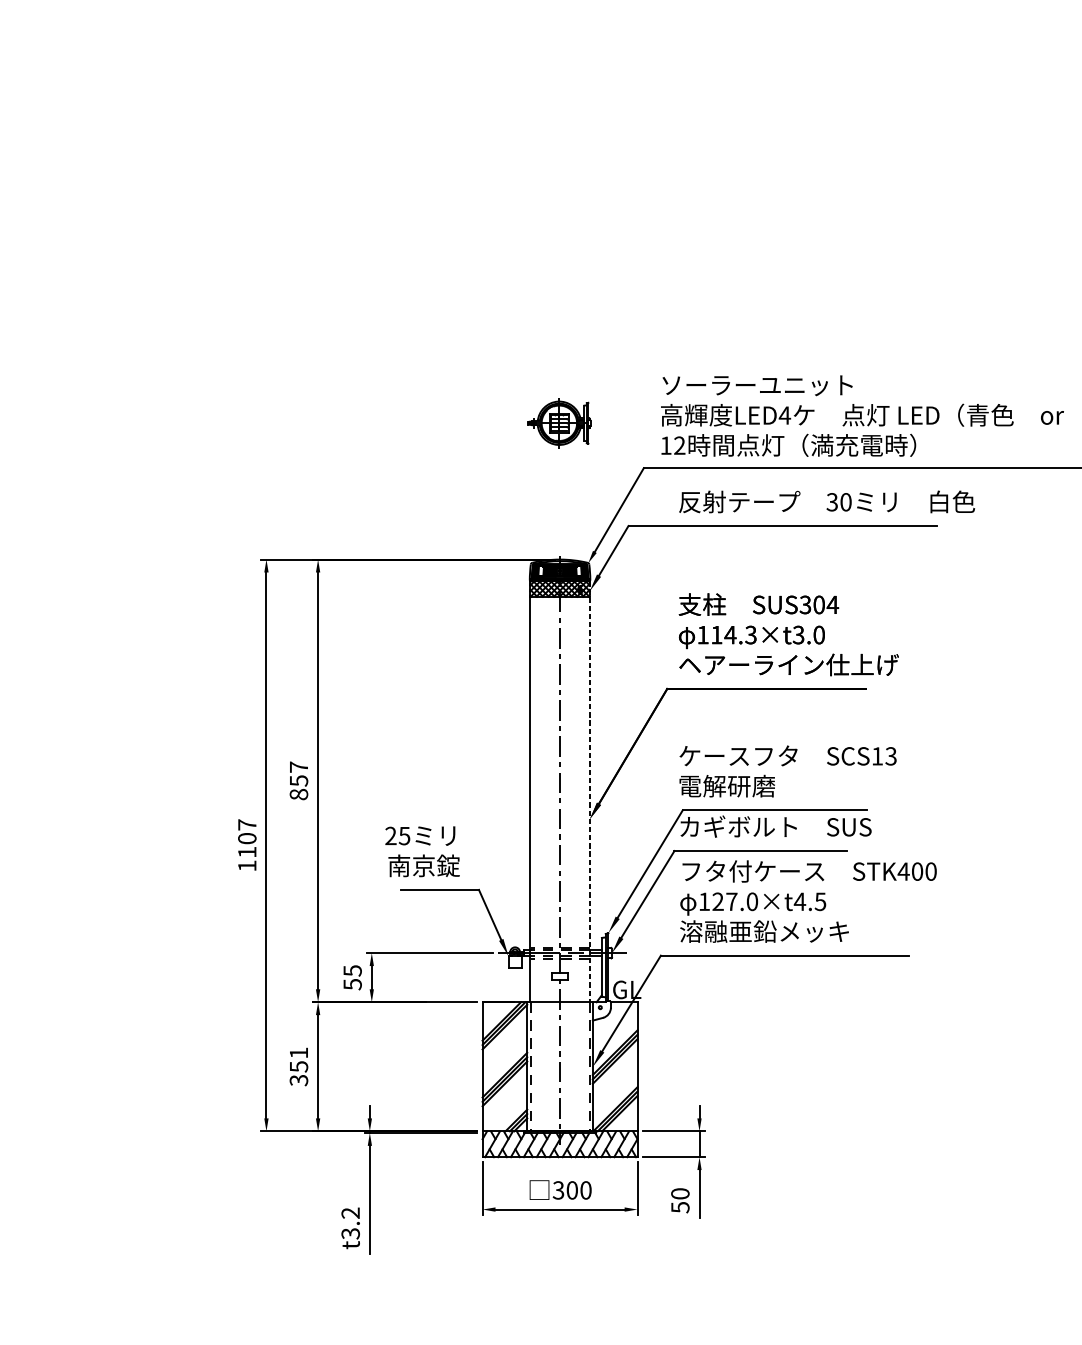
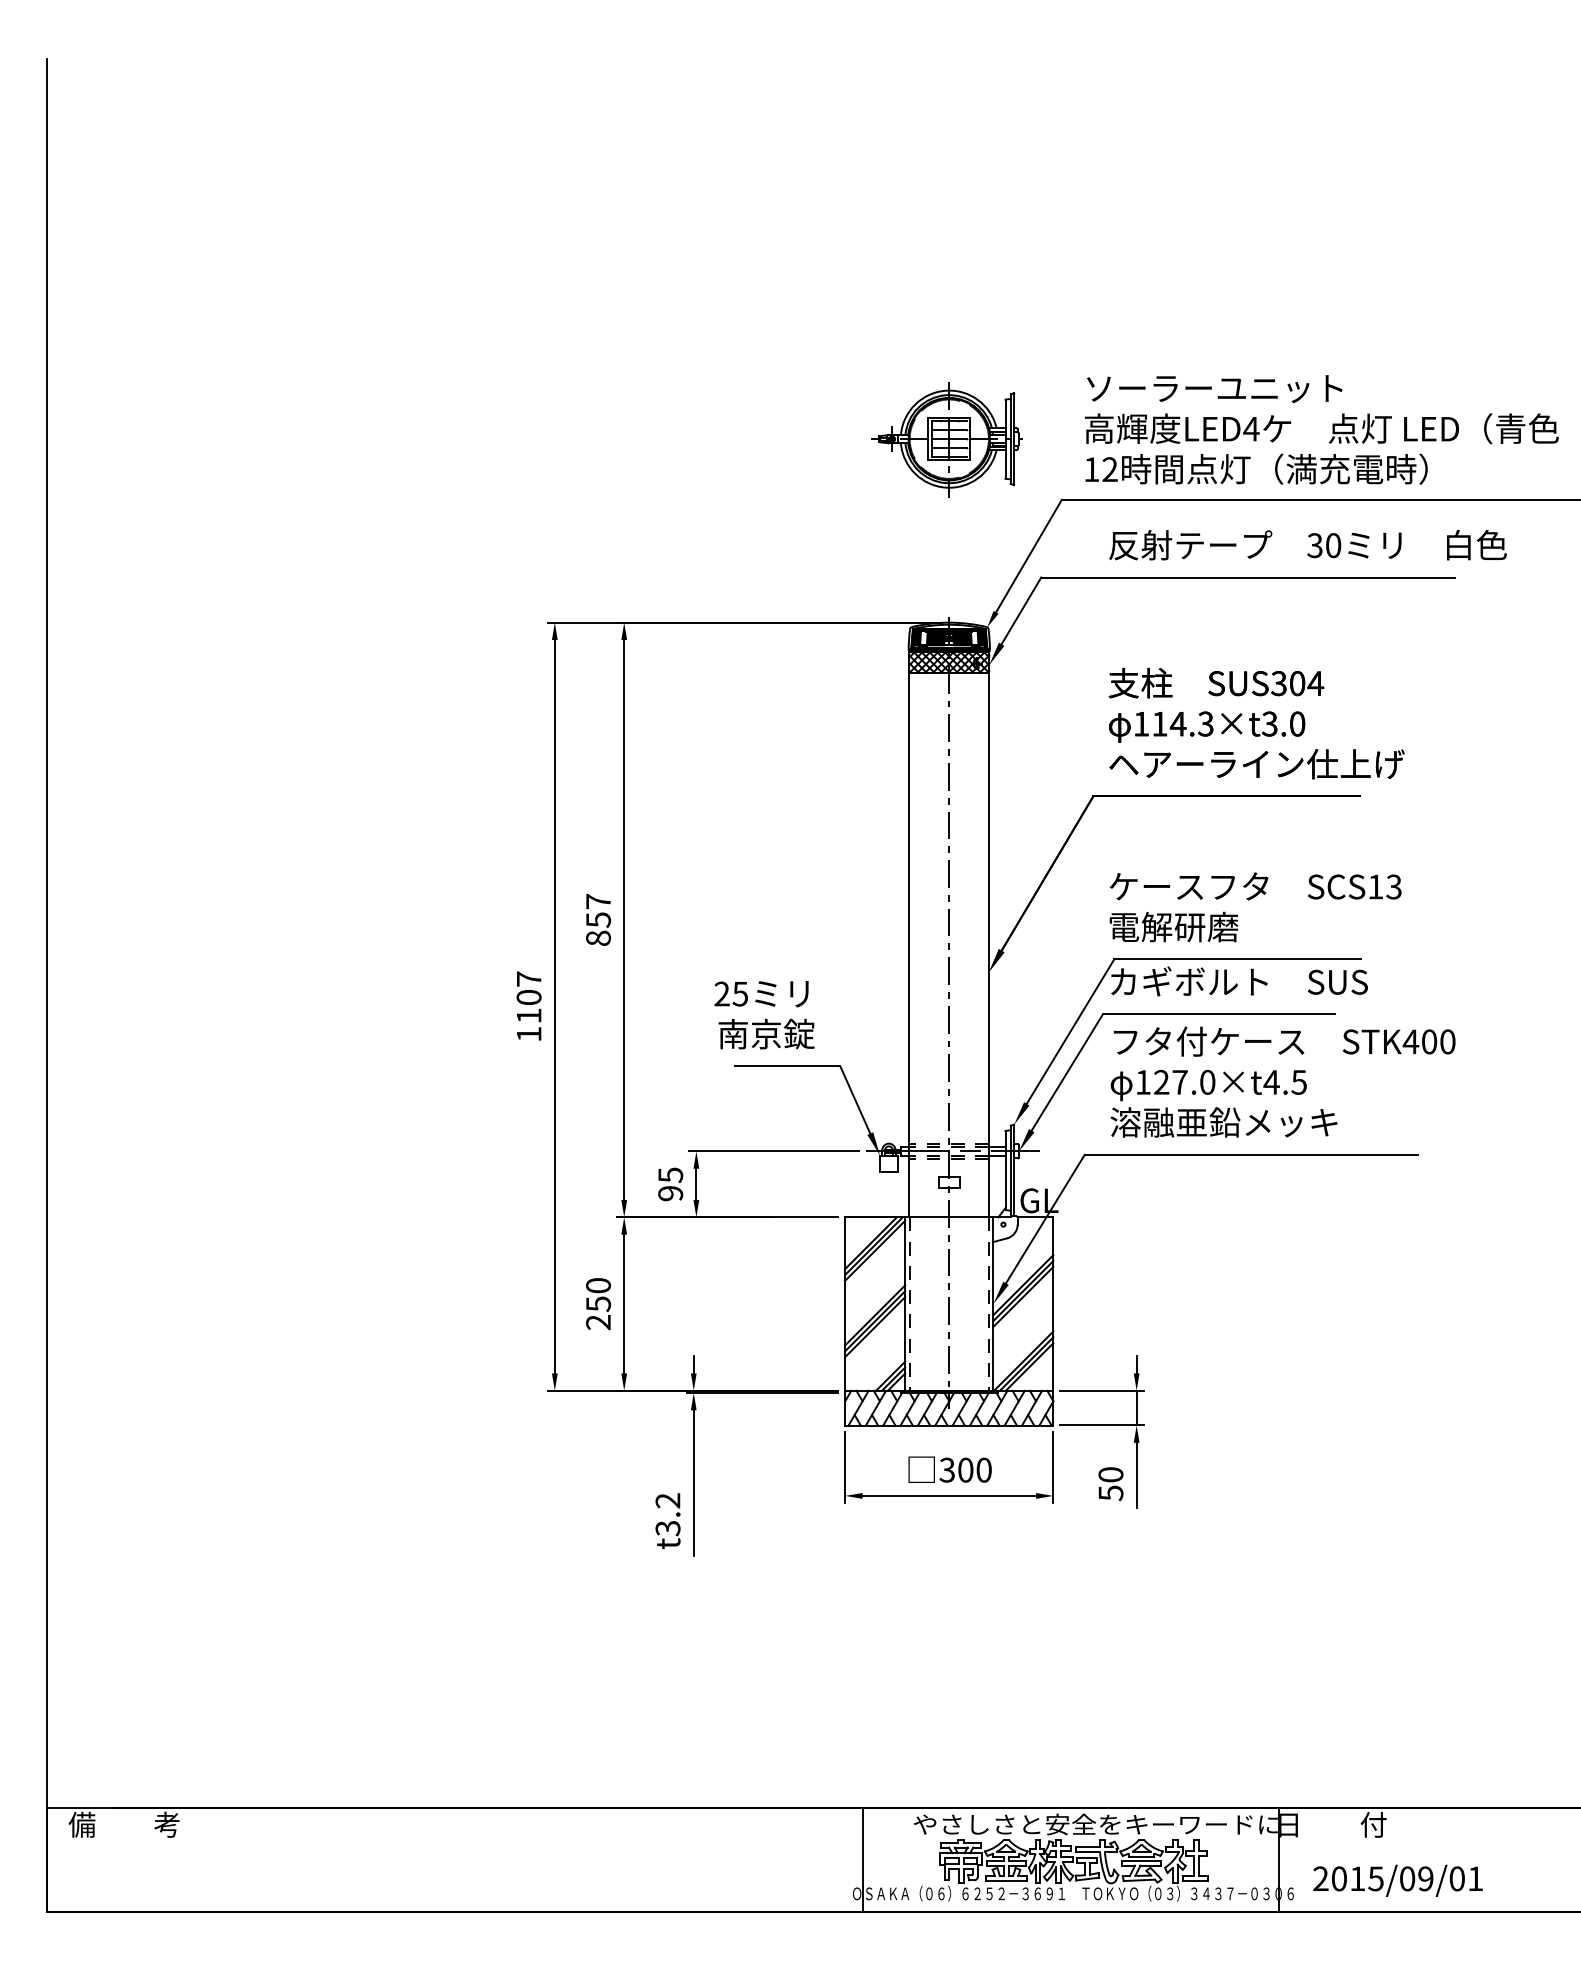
part: (557, 423) -> (946, 439), size x1.67
line: (589, 791) -> (989, 934), dashed -> solid
text: (352, 984) -> (670, 1193), 55 -> 95
text: (298, 1067) -> (598, 1304), 351 -> 250

